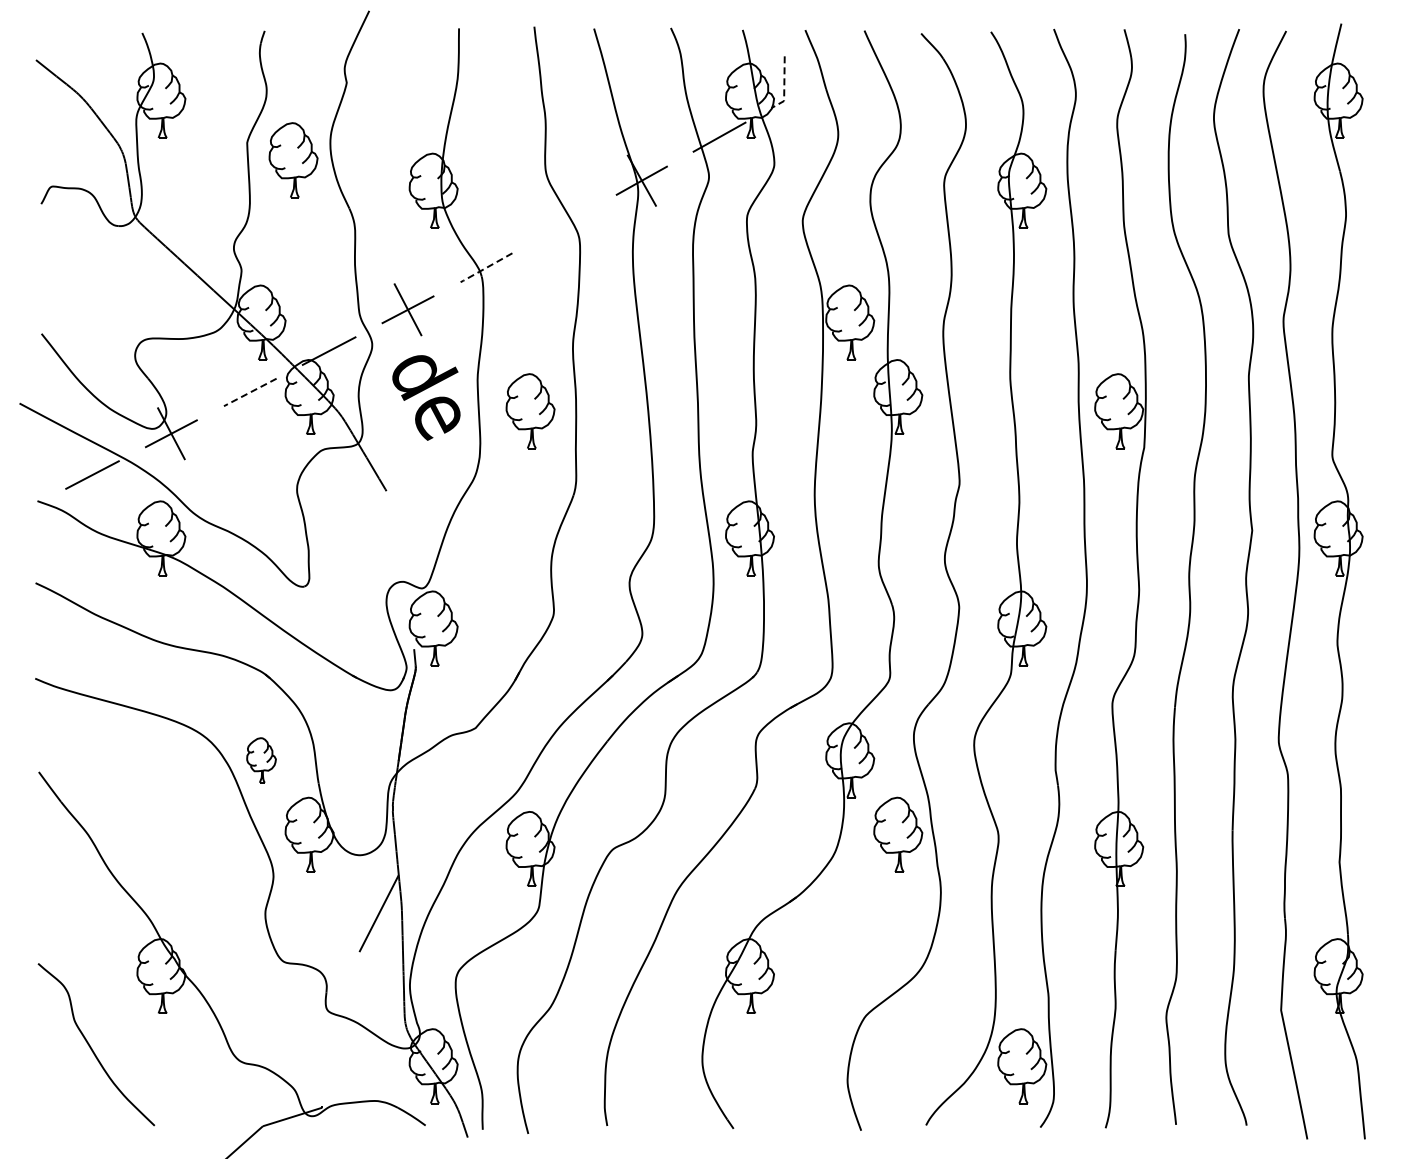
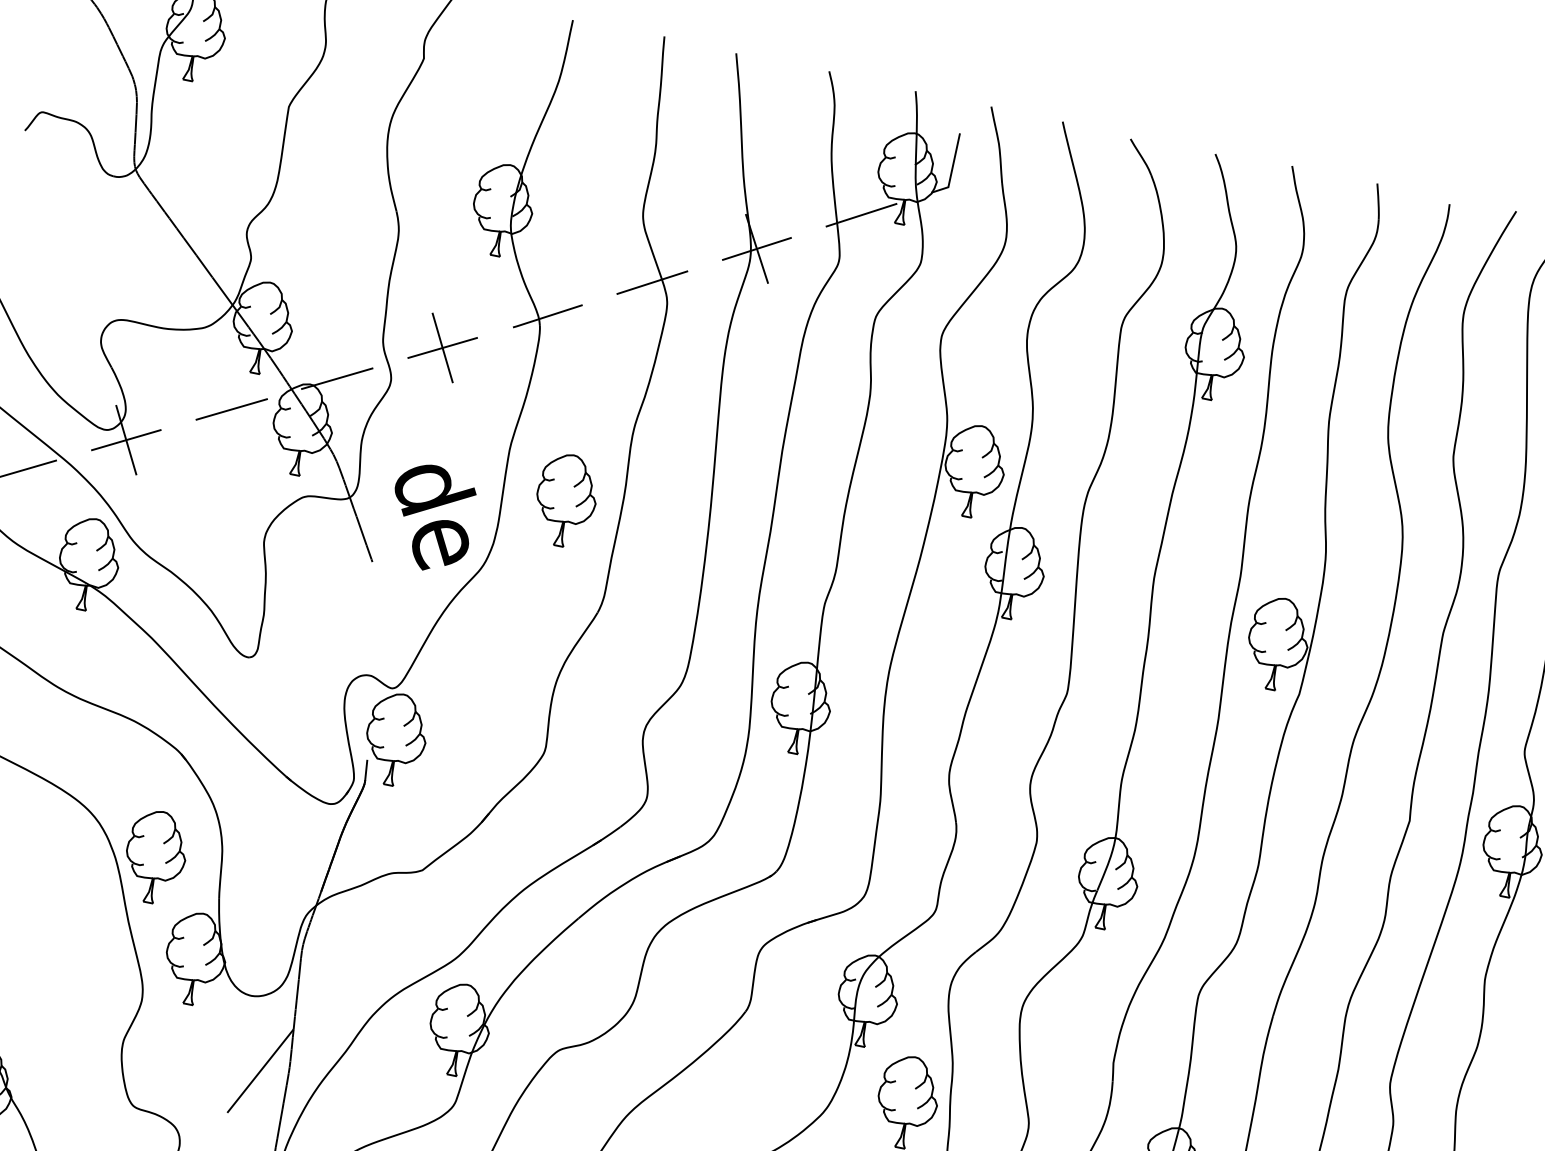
line: (784, 87) -> (952, 170), dashed -> solid
part: (293, 160) -> (340, 139), removed
line: (564, 223) -> (652, 281), added
line: (485, 268) -> (546, 316), dashed -> solid
line: (250, 392) -> (232, 409), dashed -> solid
text: (426, 397) -> (431, 517), moved
part: (261, 760) -> (155, 857), size x1.67

